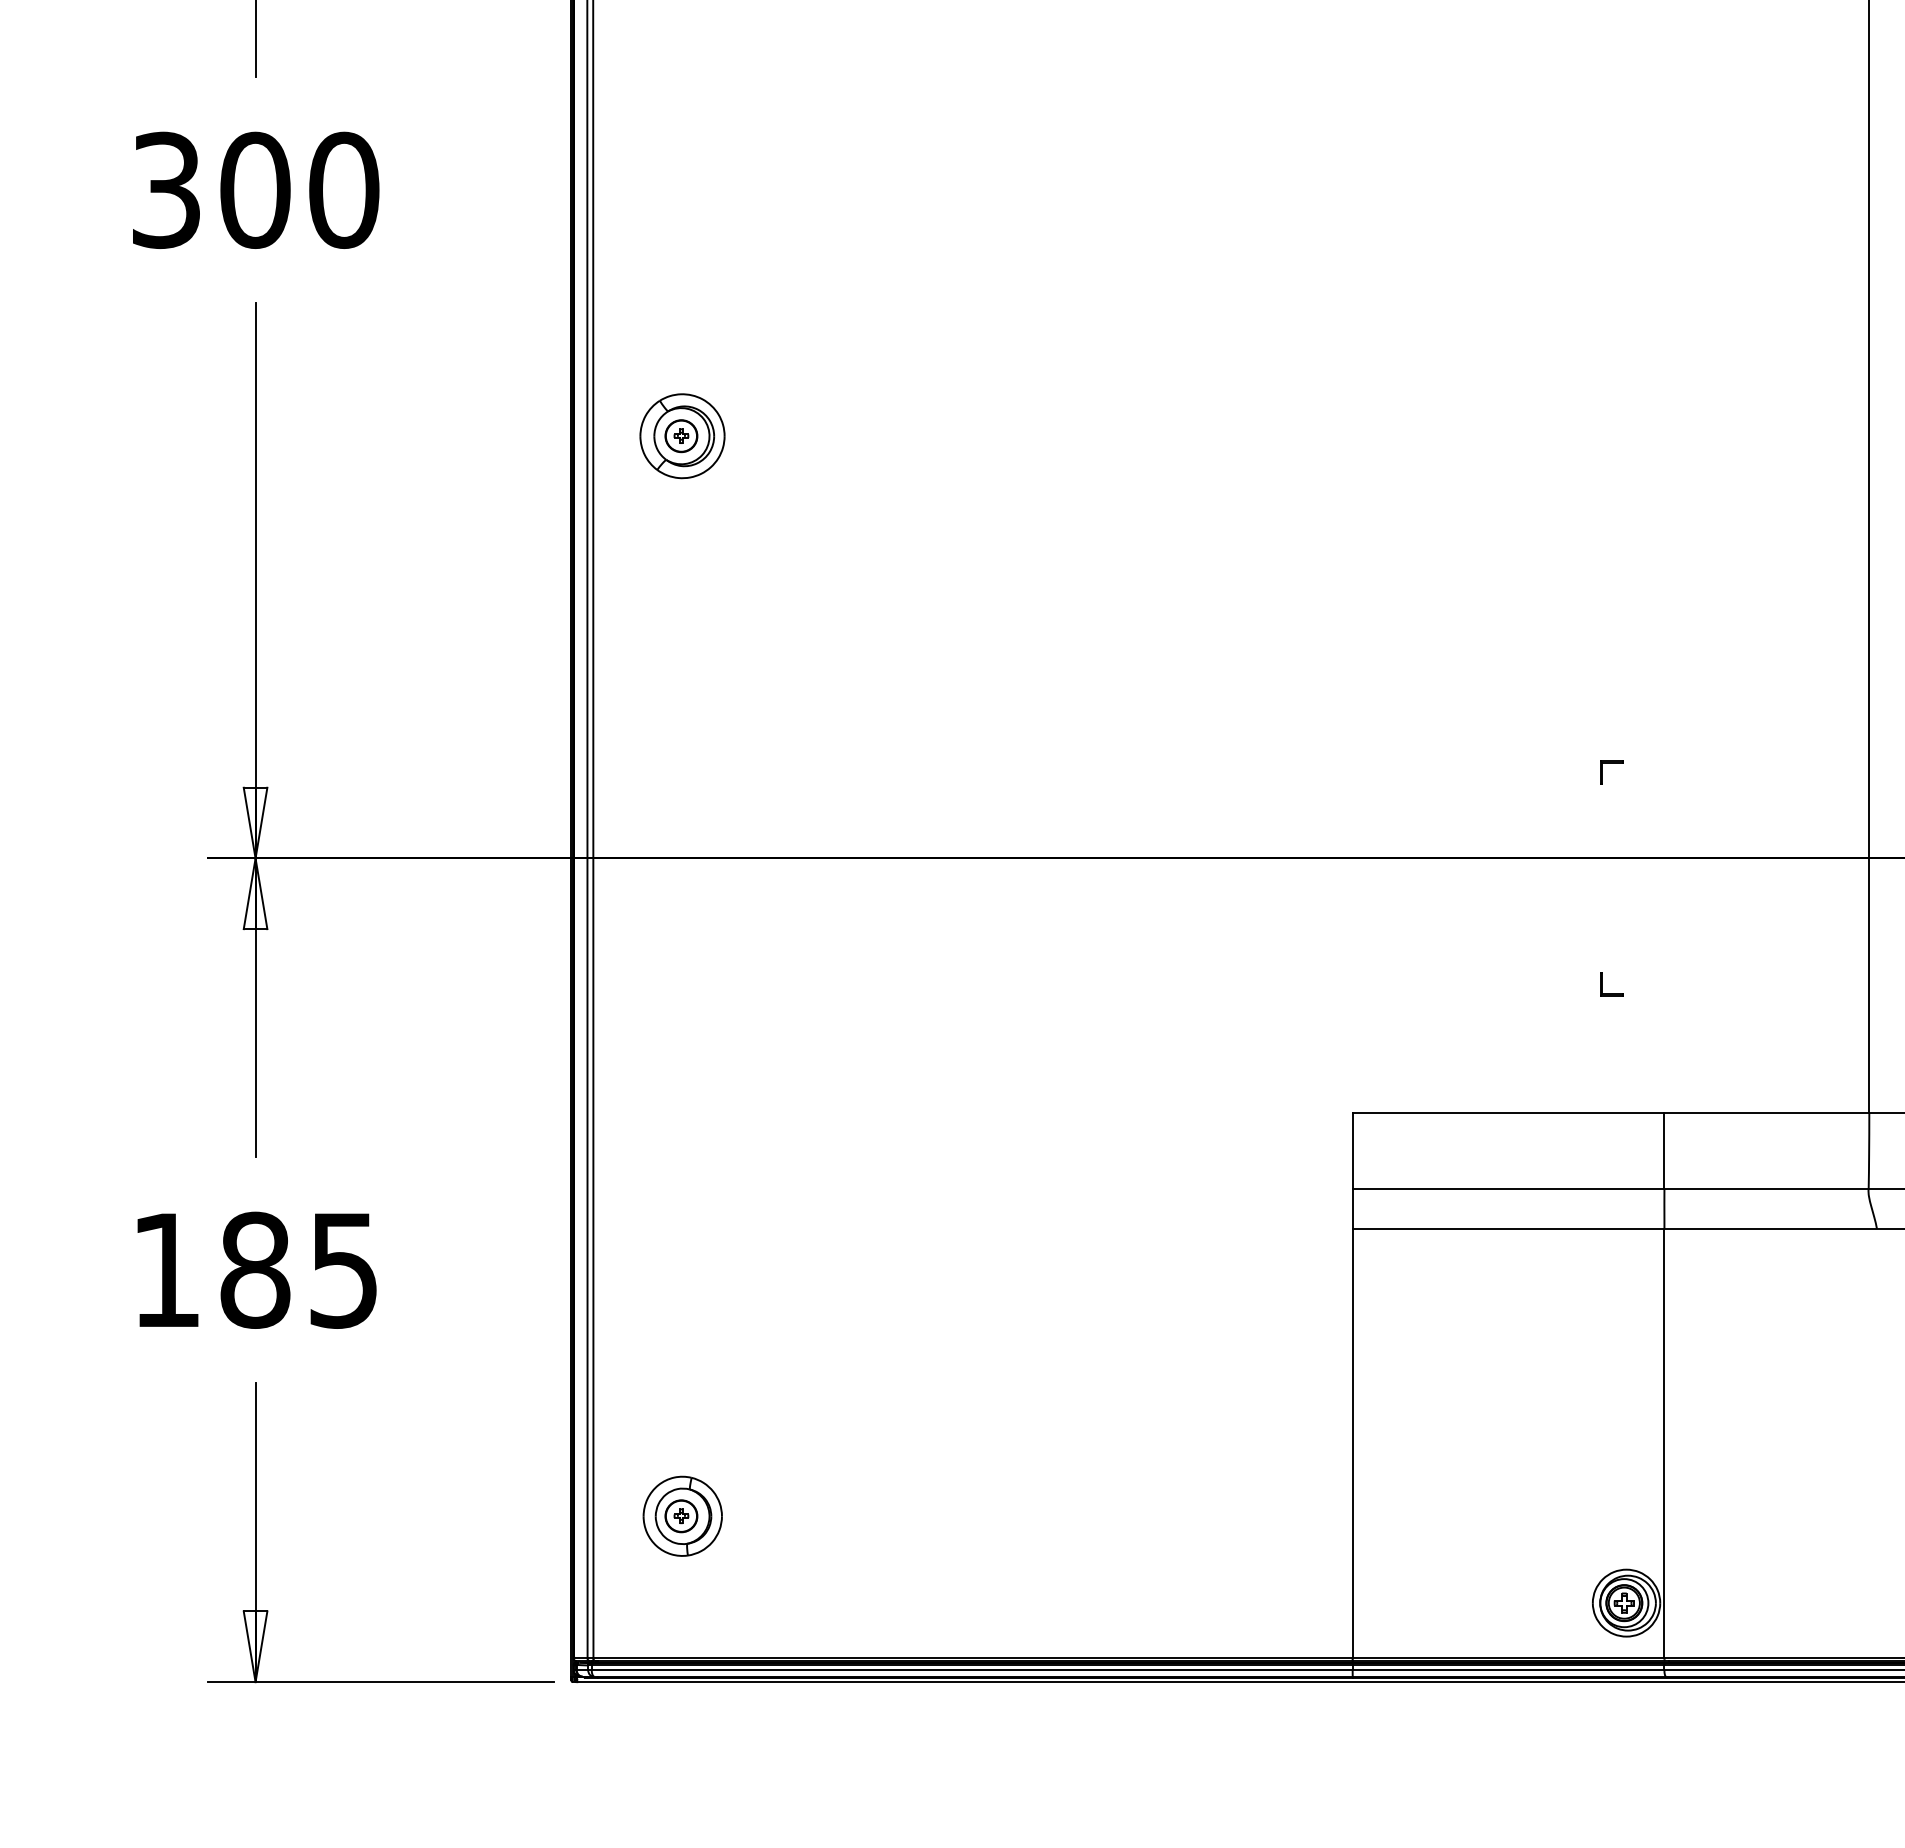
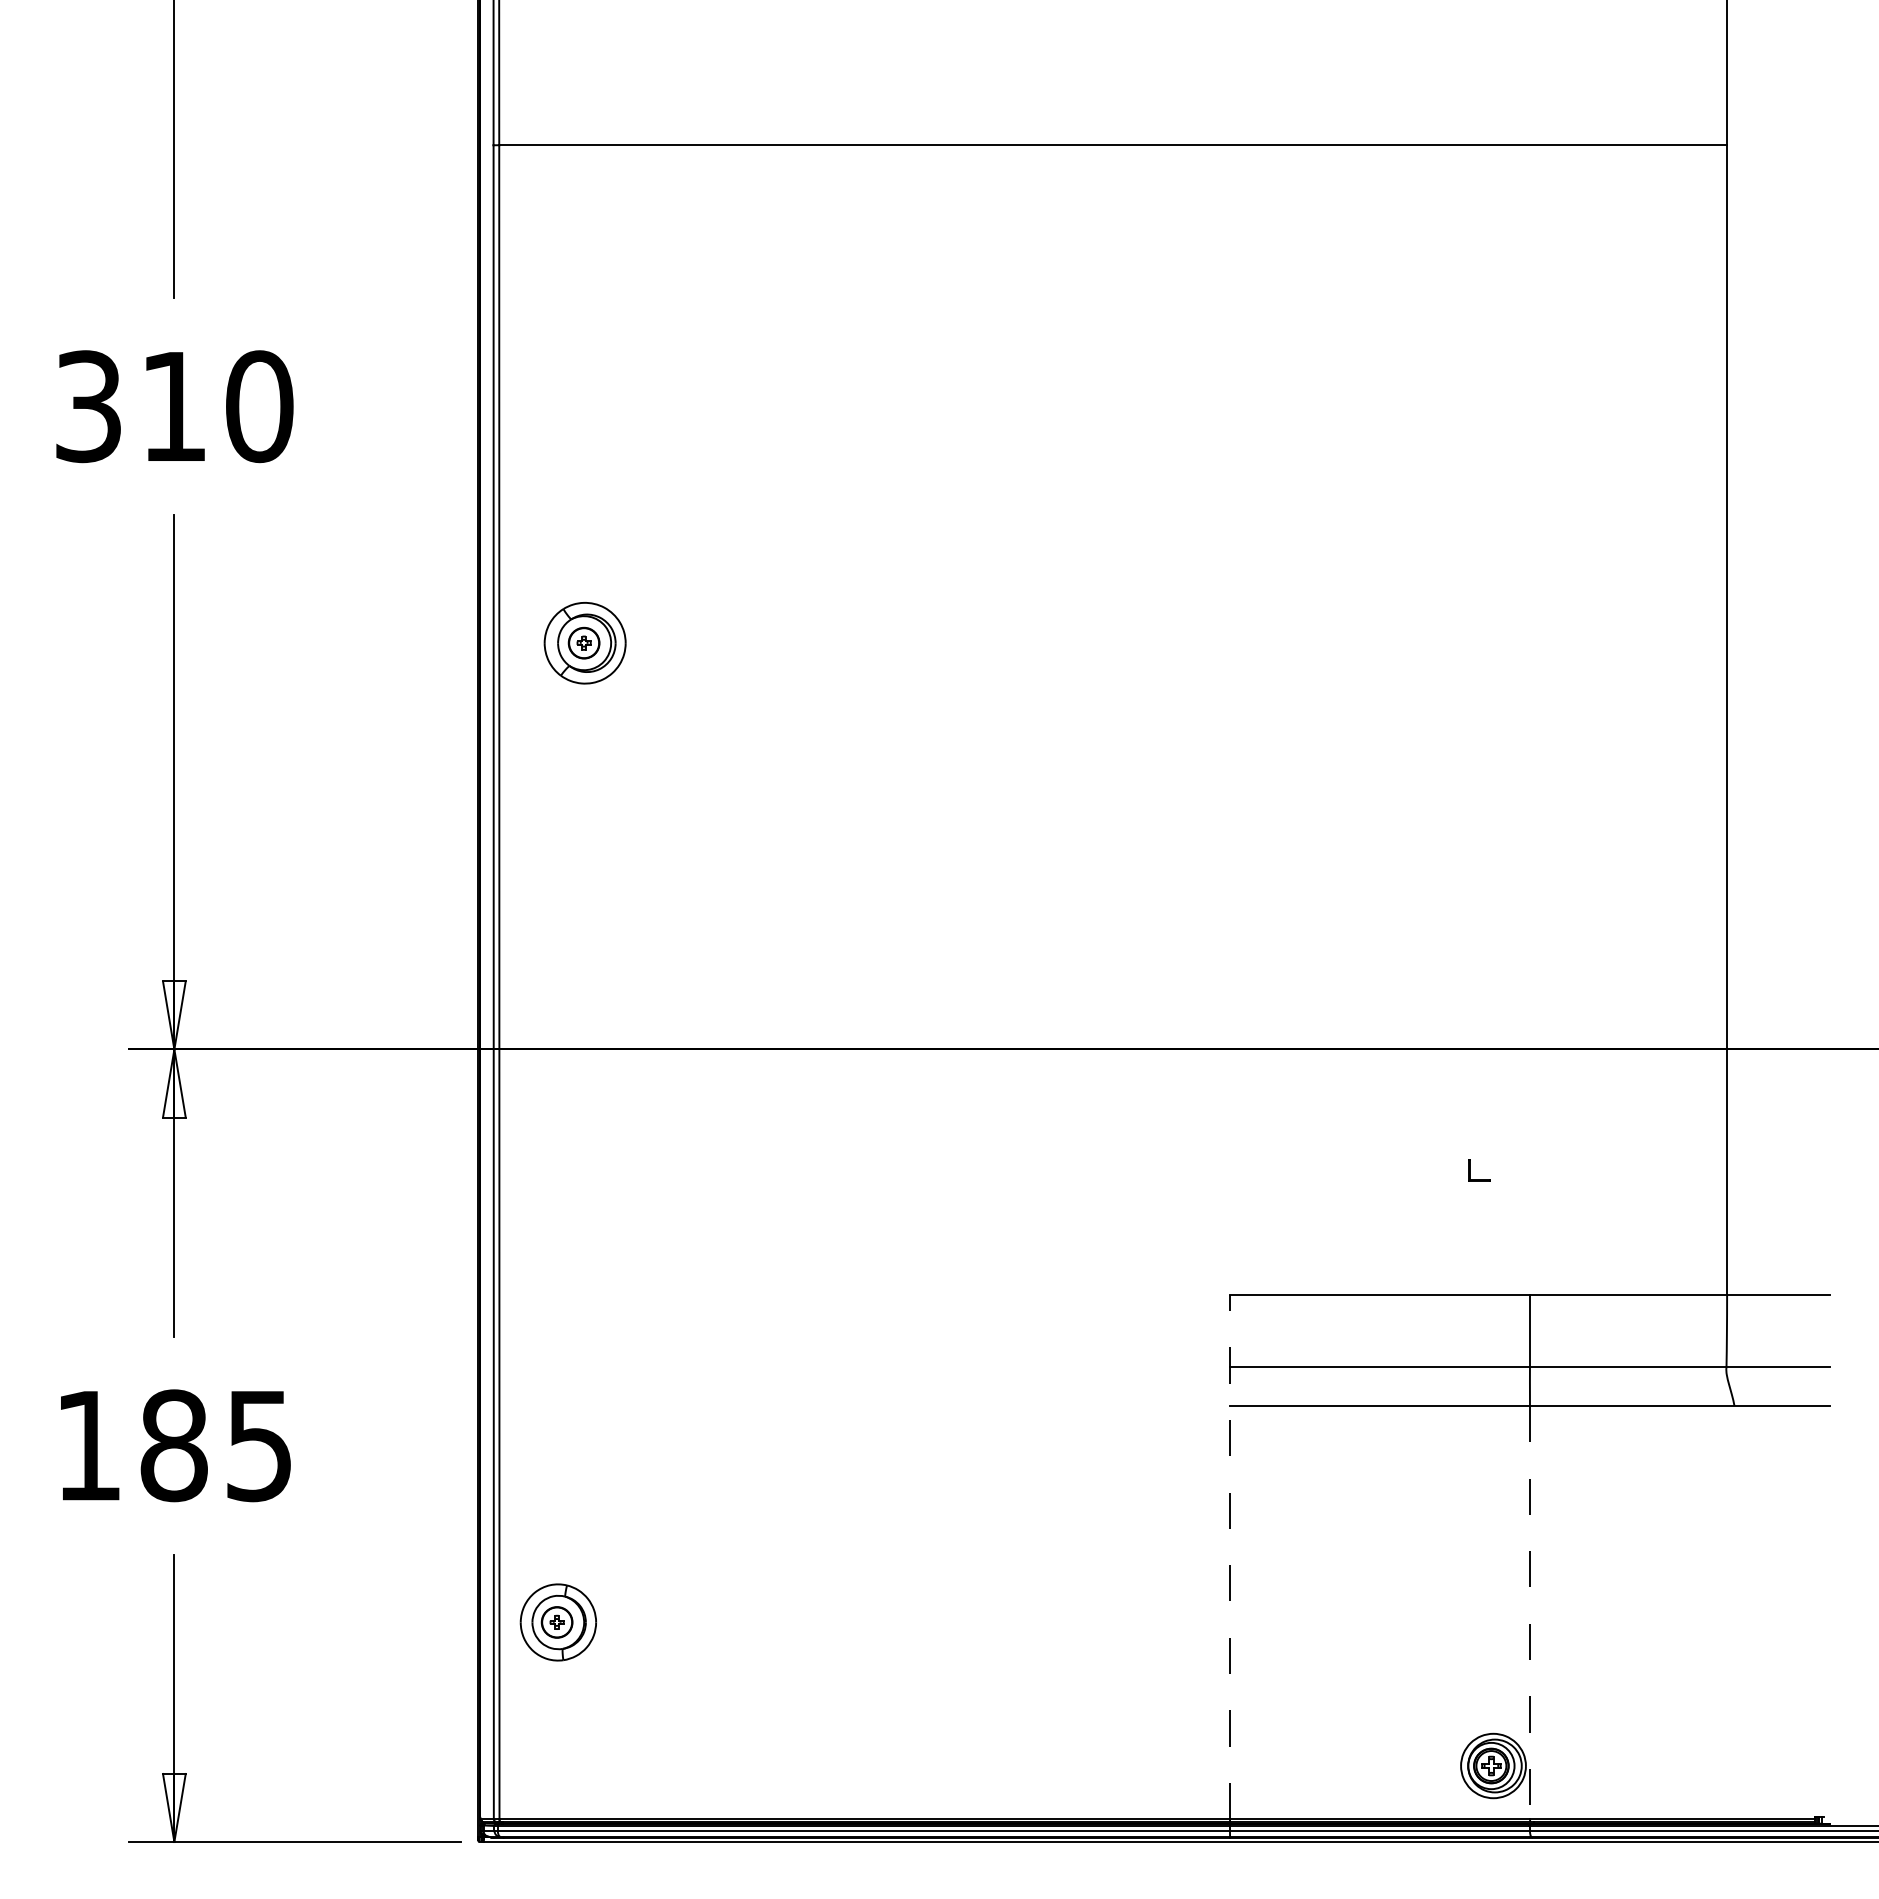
text: (255, 190) -> (174, 406), 300 -> 310
part: (1611, 762) -> (1479, 957), removed
line: (1352, 1385) -> (1229, 1556), solid -> dashed
line: (1663, 1443) -> (1529, 1612), solid -> dashed
part: (681, 1516) -> (557, 1622), moved

